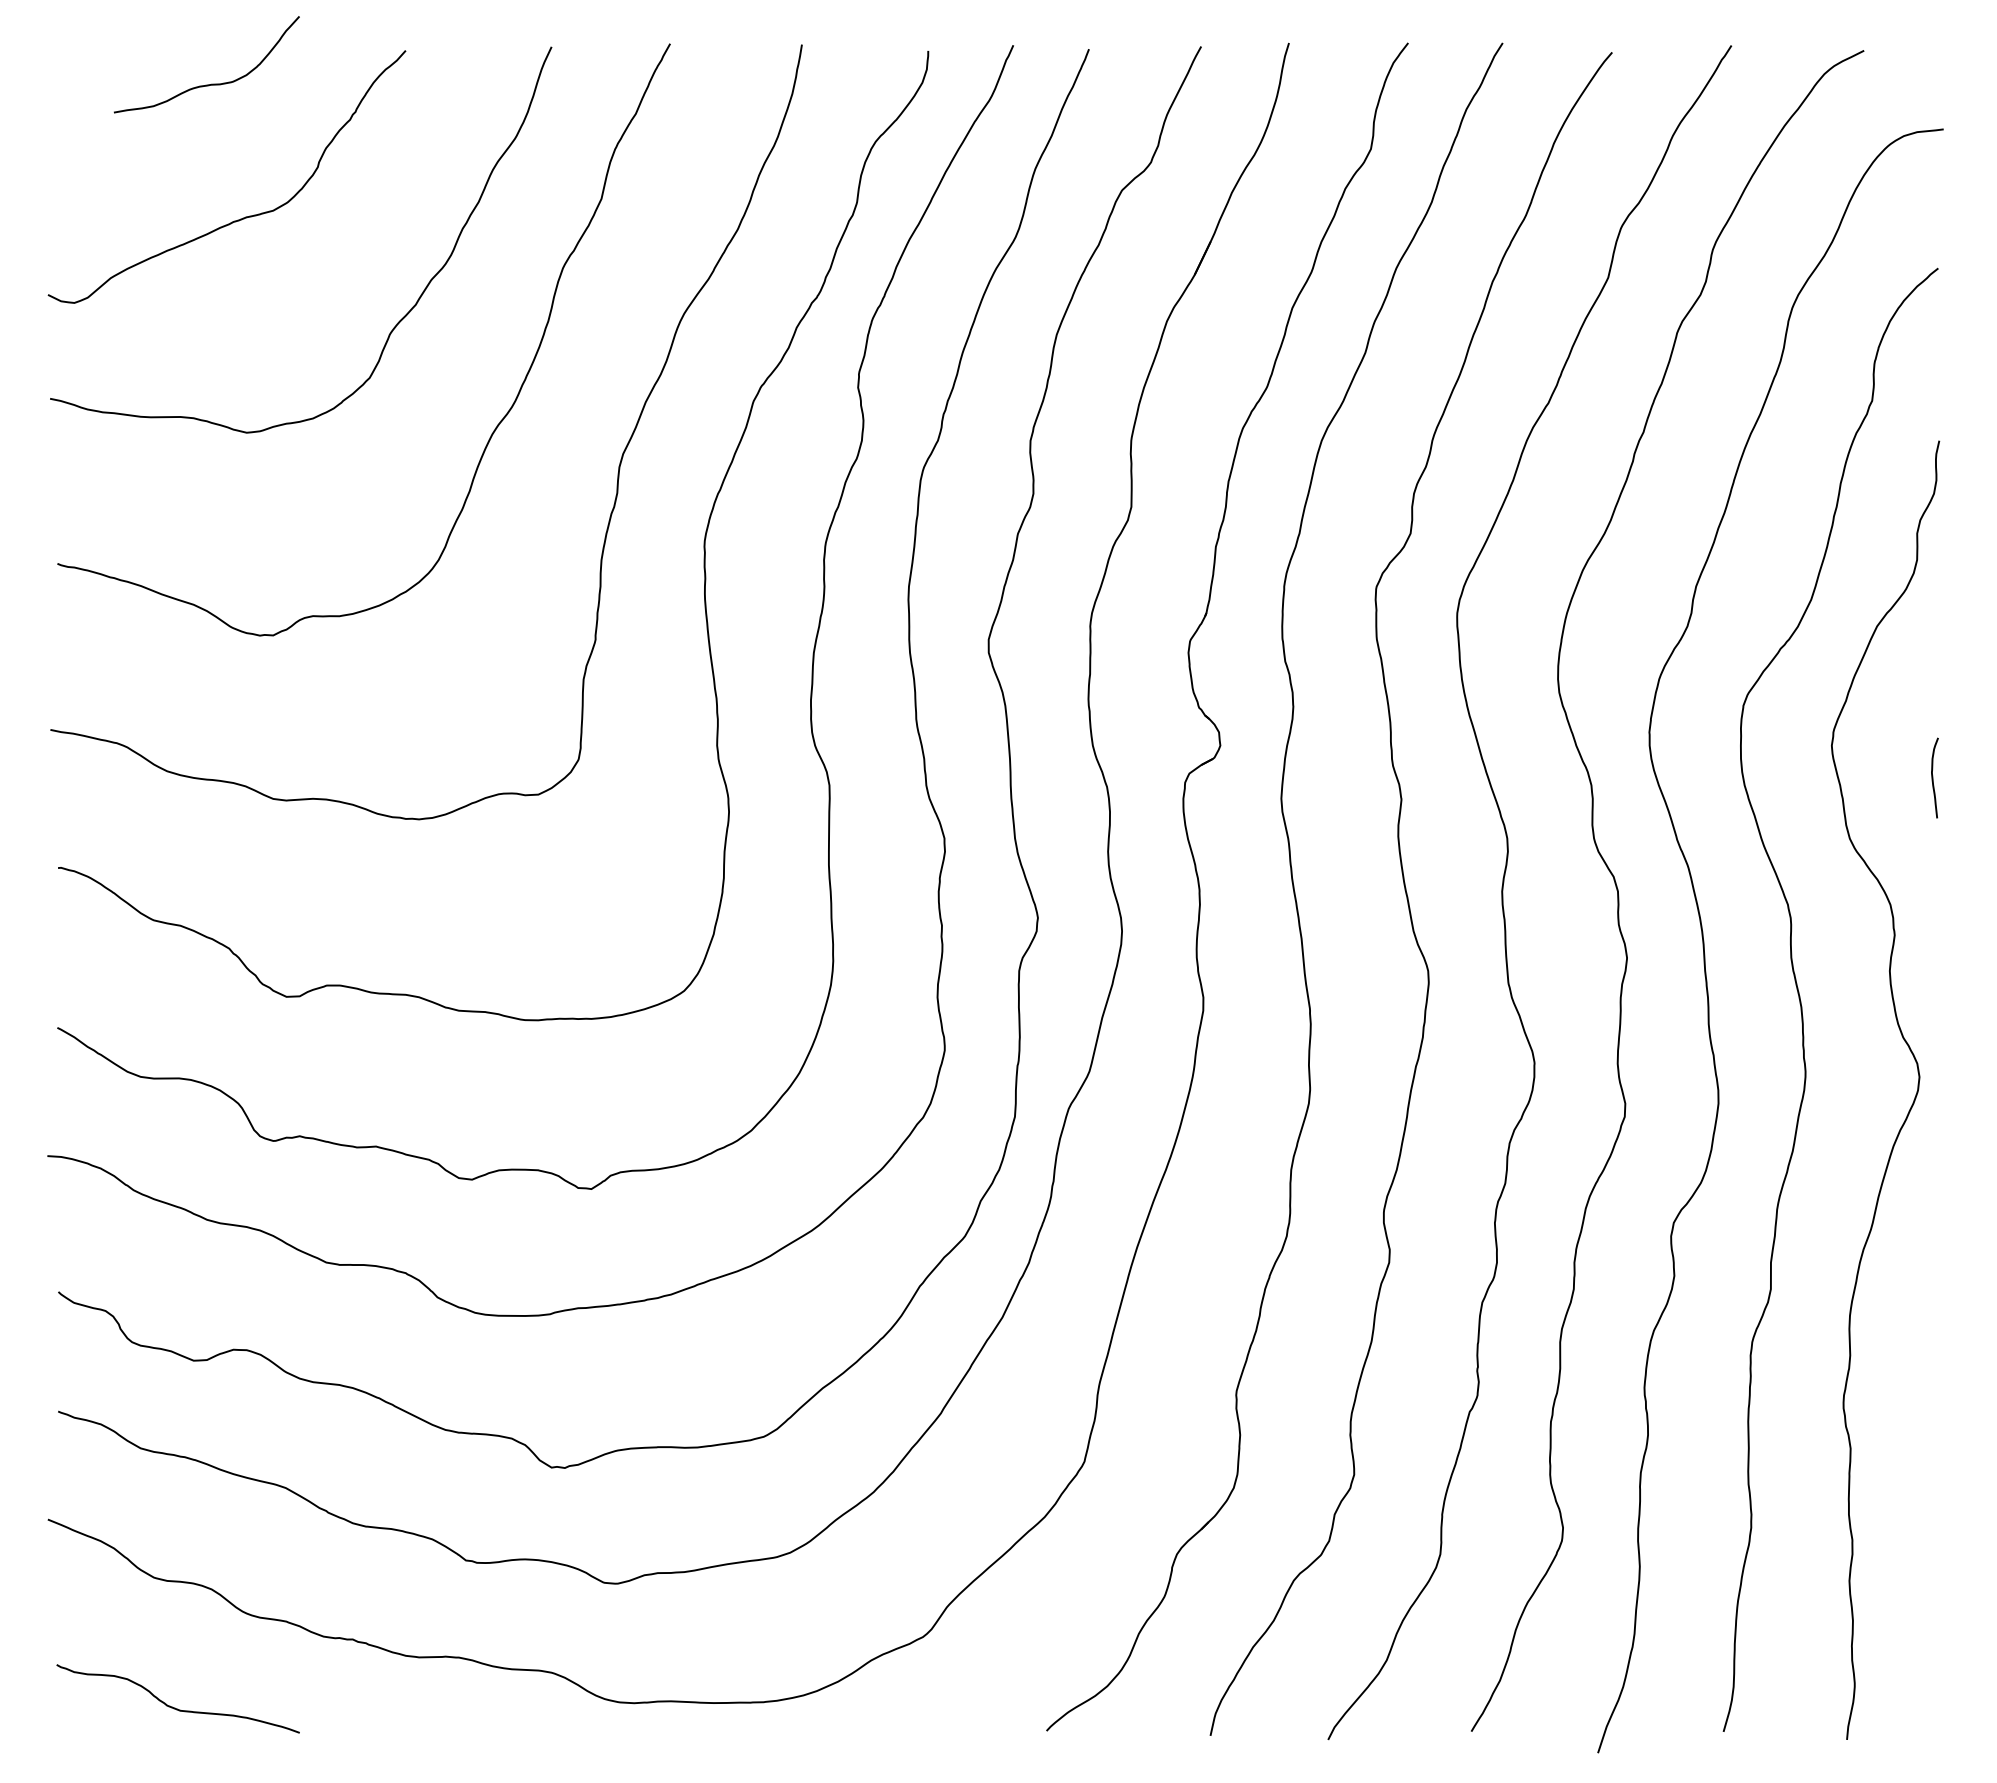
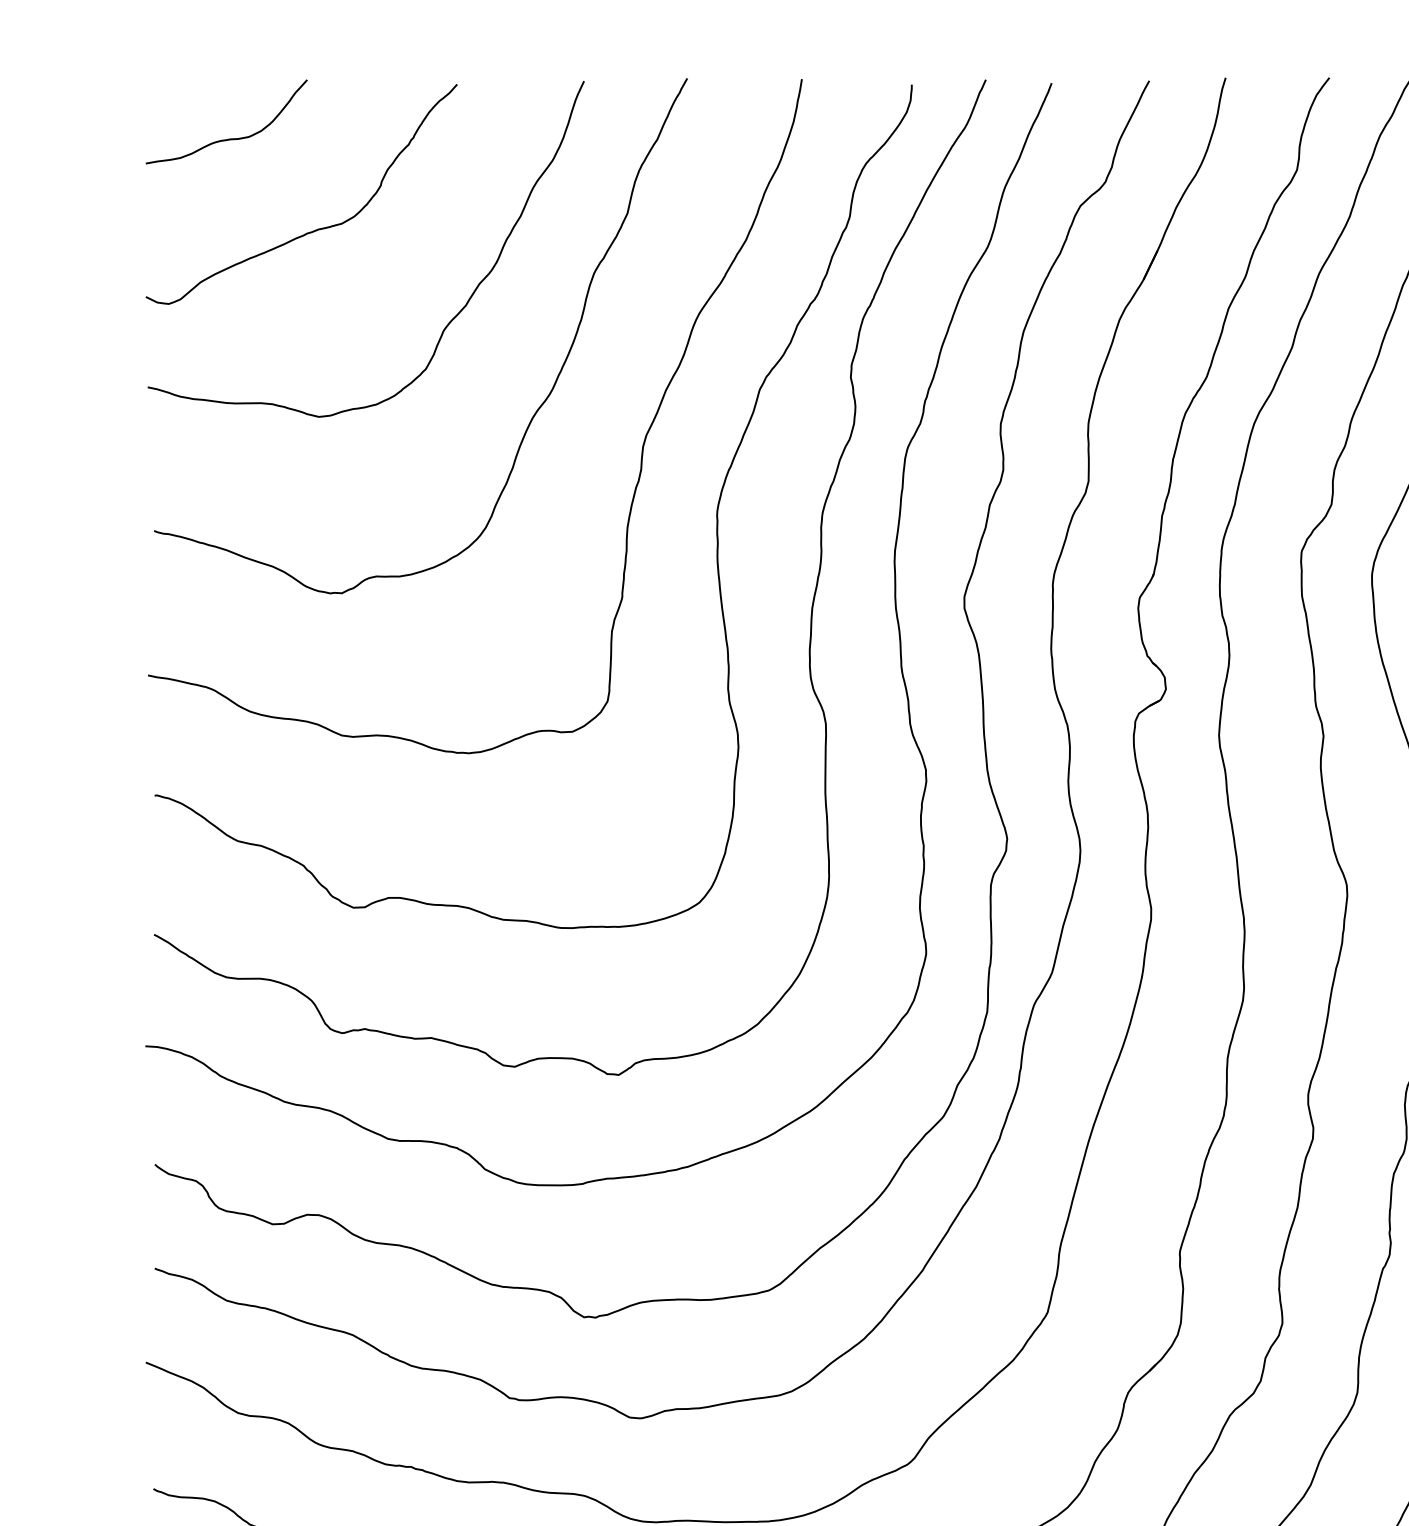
curve: (211, 83) -> (230, 138), moved

